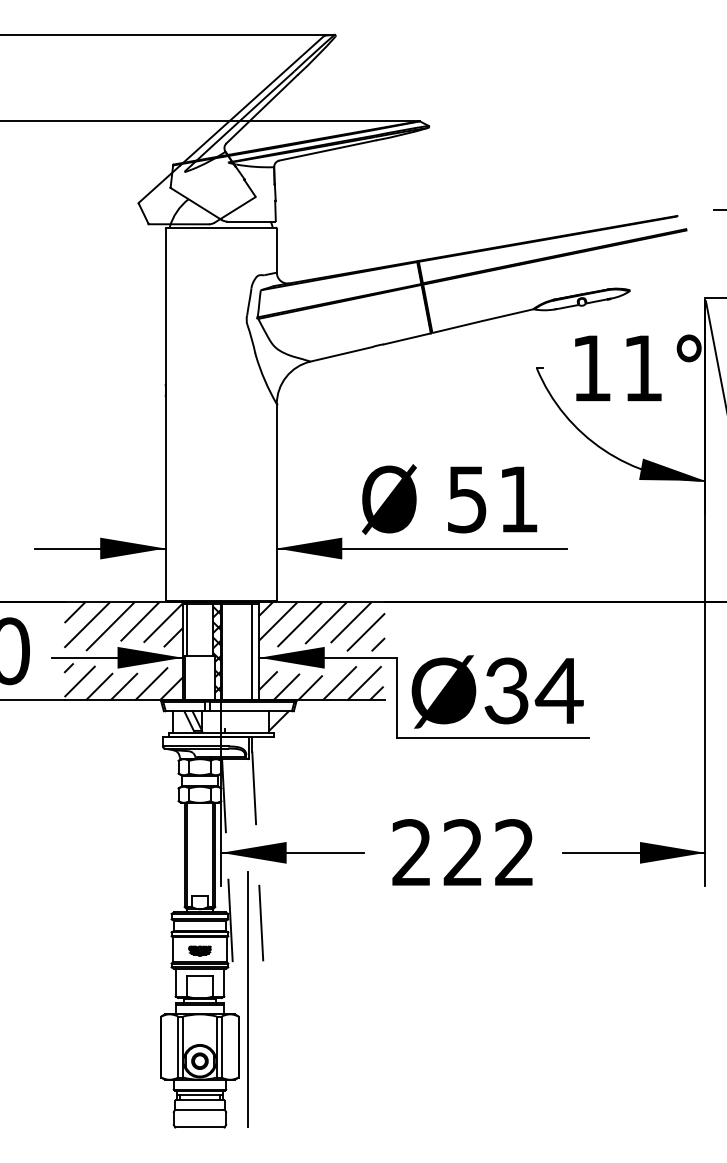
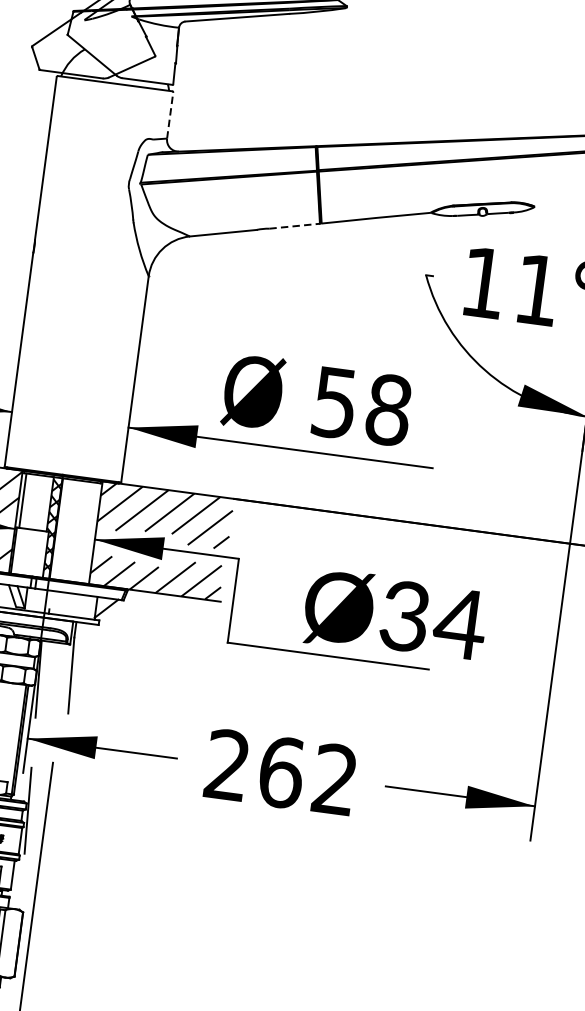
line: (276, 250) -> (169, 115), solid -> dashed
line: (407, 338) -> (294, 225), solid -> dashed
text: (518, 499) -> (388, 410), 51 -> 58
line: (252, 652) -> (88, 533), removed
text: (497, 691) -> (395, 615), moved
text: (463, 852) -> (281, 772), 222 -> 262
line: (261, 922) -> (60, 817), removed

